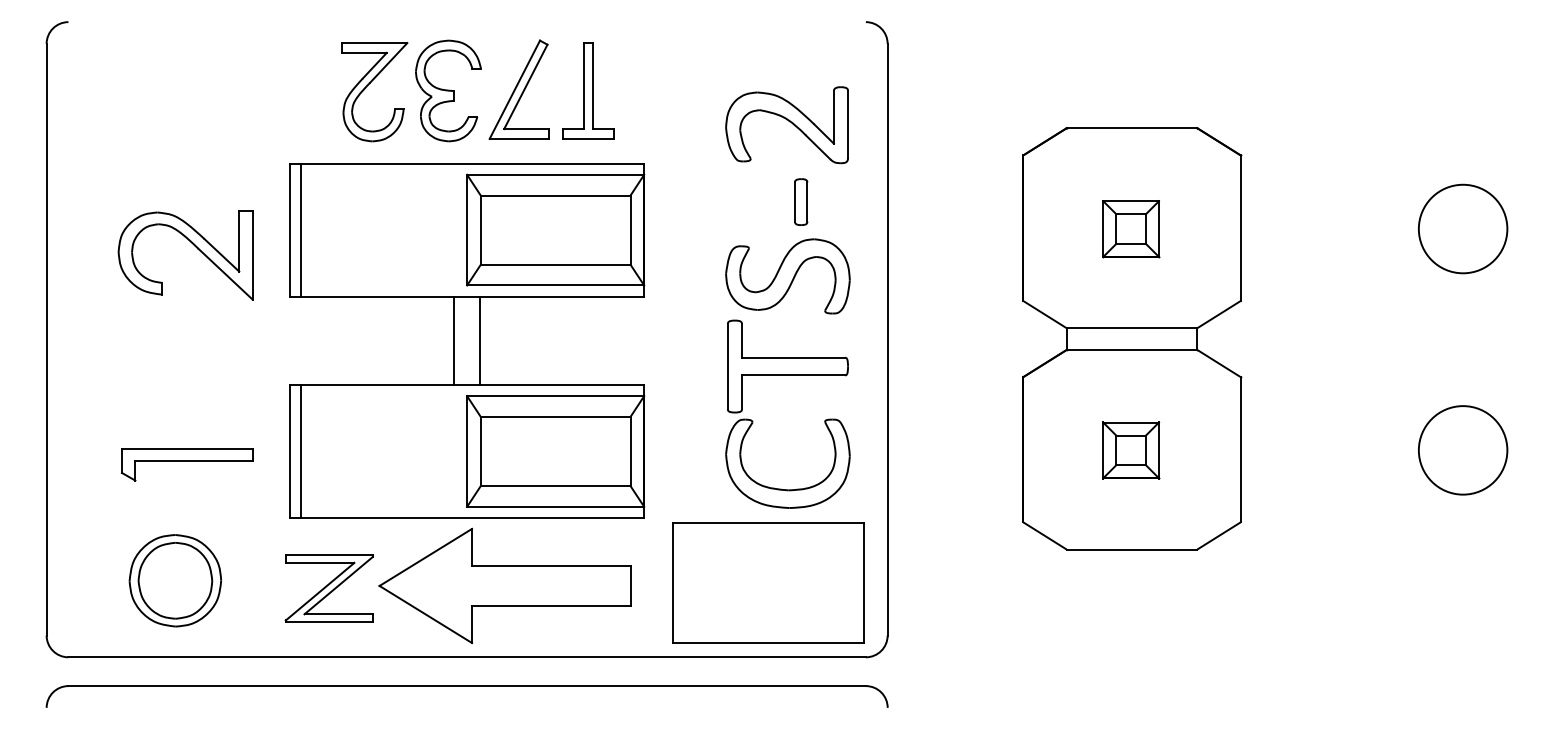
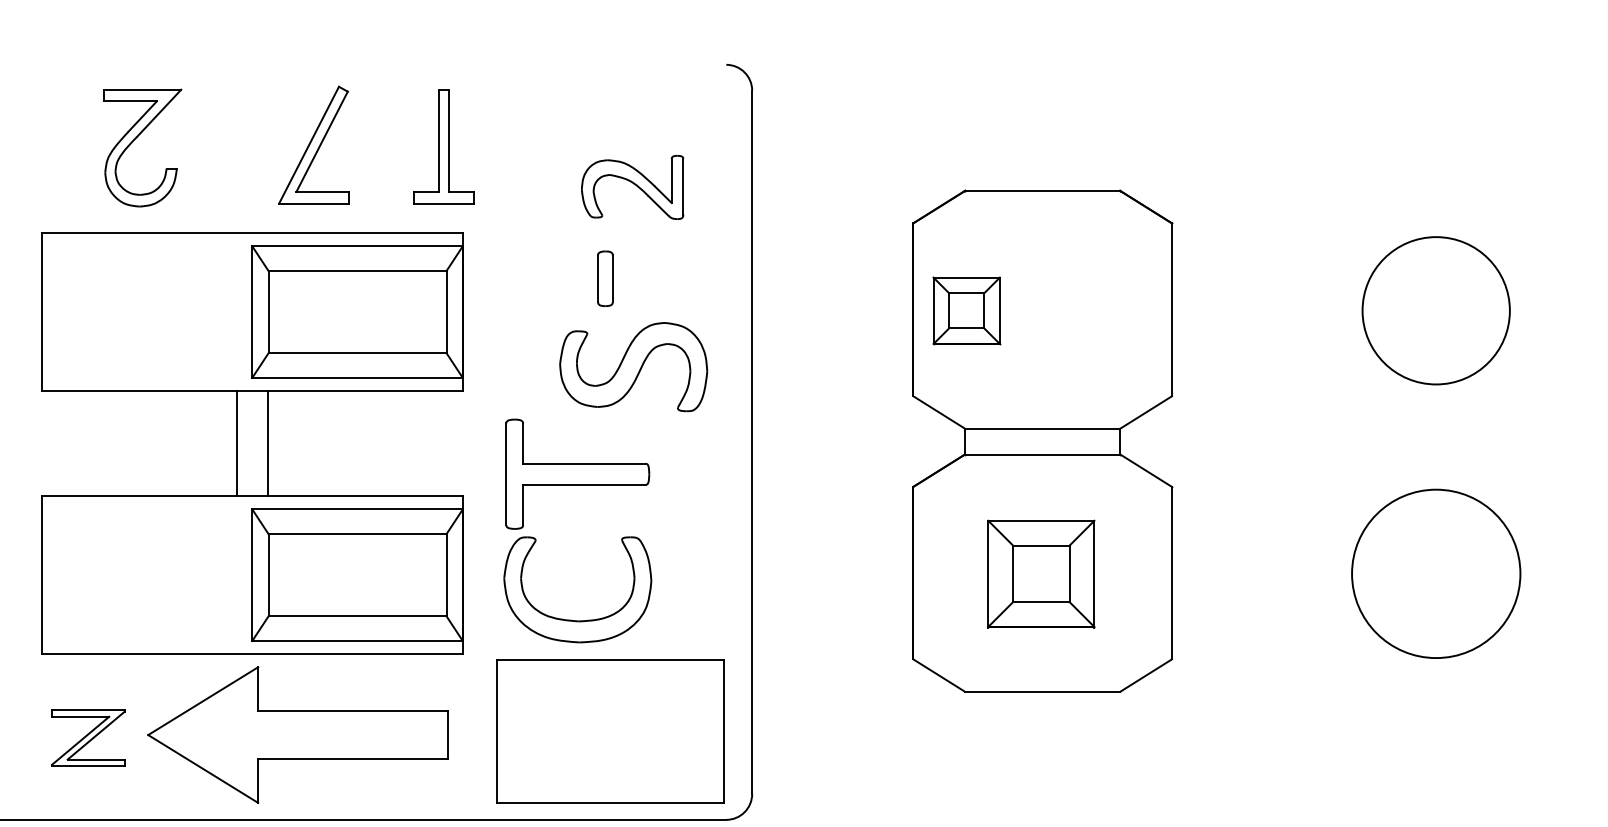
part: (448, 90) -> (230, 146), removed
part: (588, 90) -> (444, 146), moved
part: (786, 125) -> (631, 187), size x0.7
part: (801, 201) -> (605, 278), moved
circle: (1462, 228) -> (1435, 310), size x1.4
line: (301, 229) -> (55, 311), removed
part: (1131, 229) -> (967, 311), moved
part: (753, 421) -> (536, 539), moved
part: (1131, 450) -> (1042, 574), size x1.6
circle: (1462, 450) -> (1435, 574), size x1.6
line: (301, 451) -> (55, 575), removed
part: (328, 588) -> (87, 738), size x0.7

